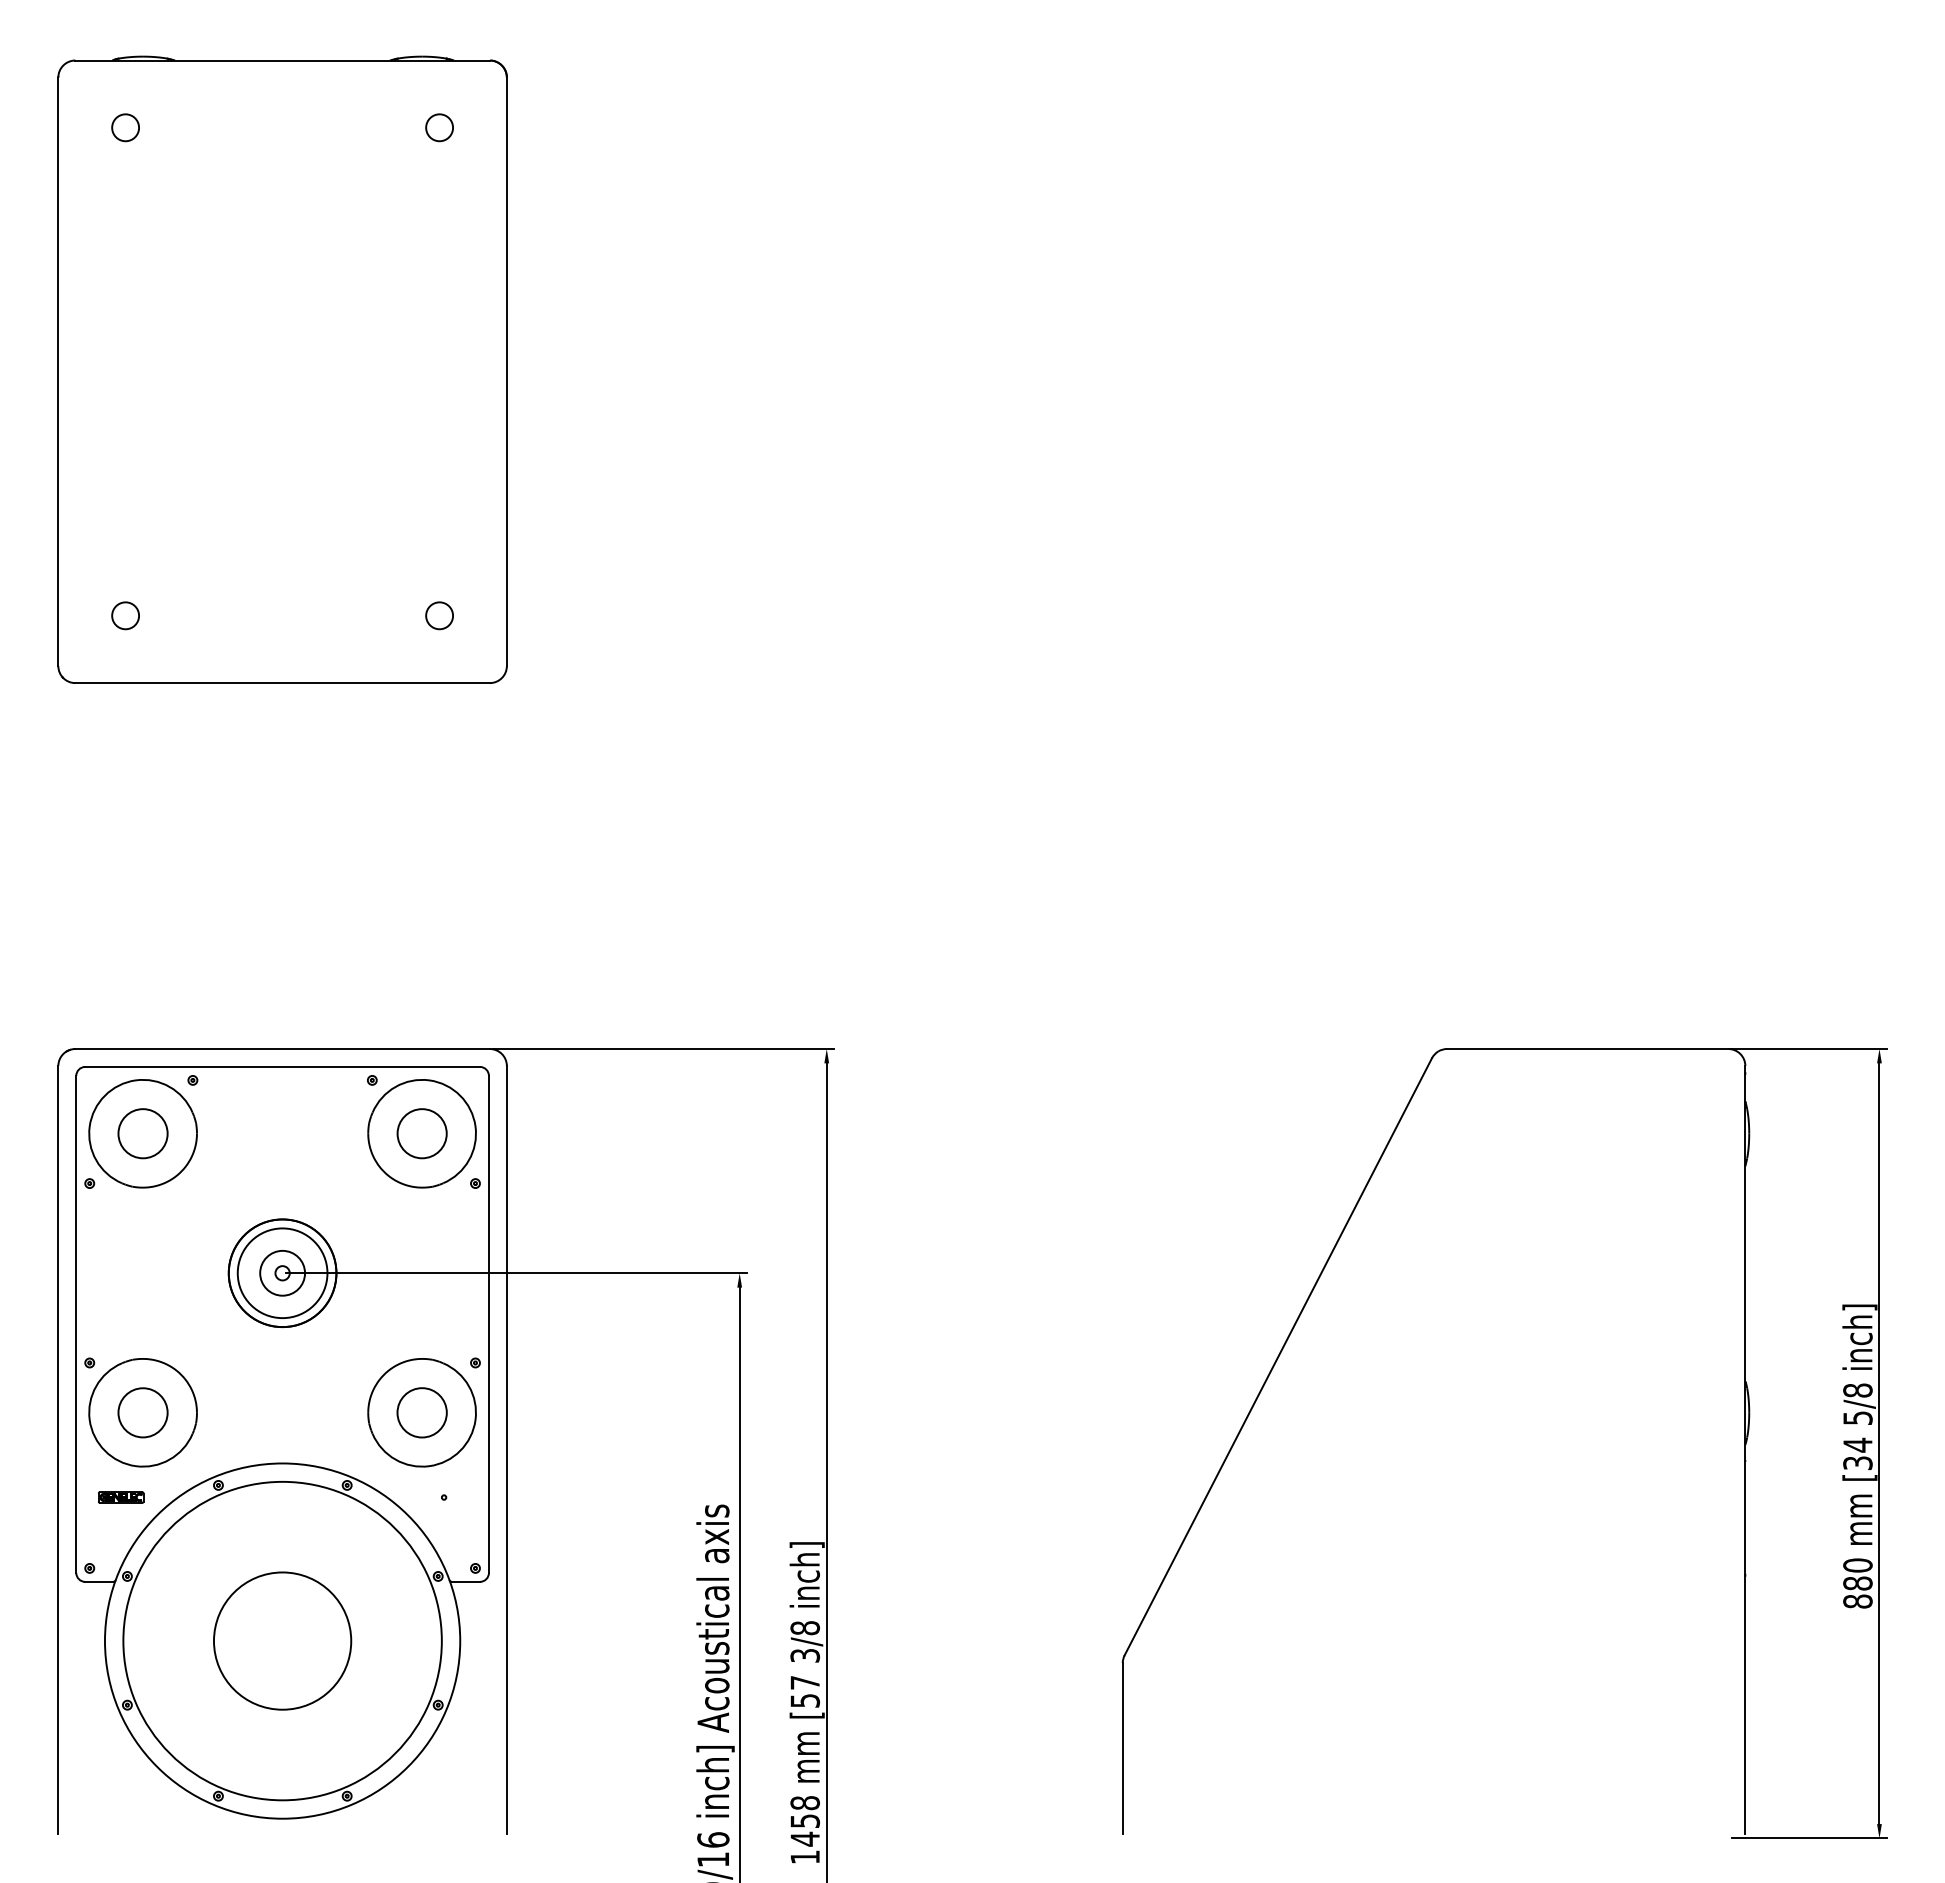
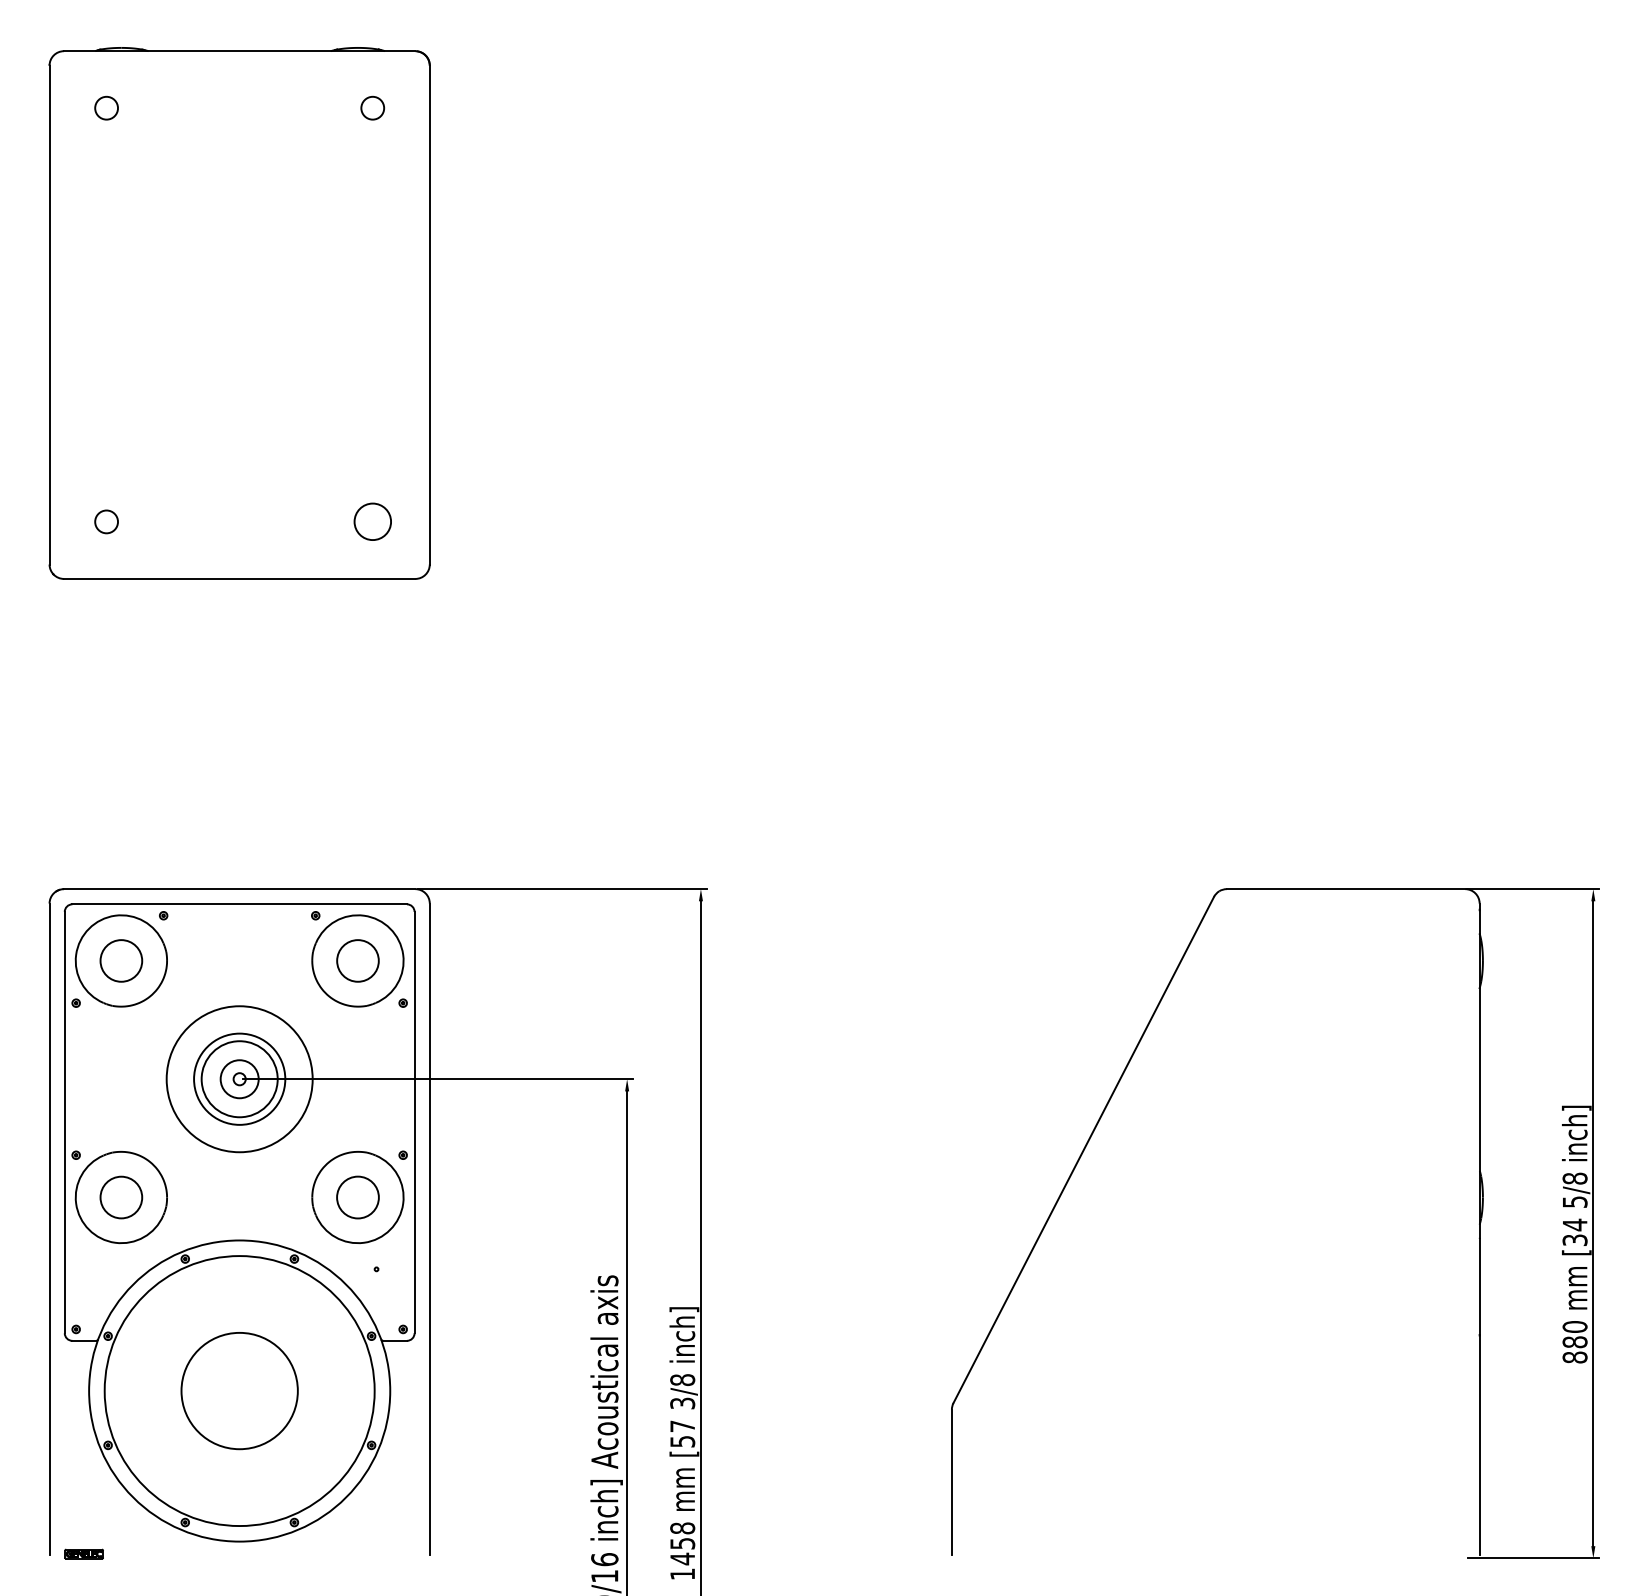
circle: (439, 615) -> (372, 521), size x1.6
circle: (282, 1273) -> (239, 1079), size x1.6
part: (121, 1497) -> (84, 1554), moved

